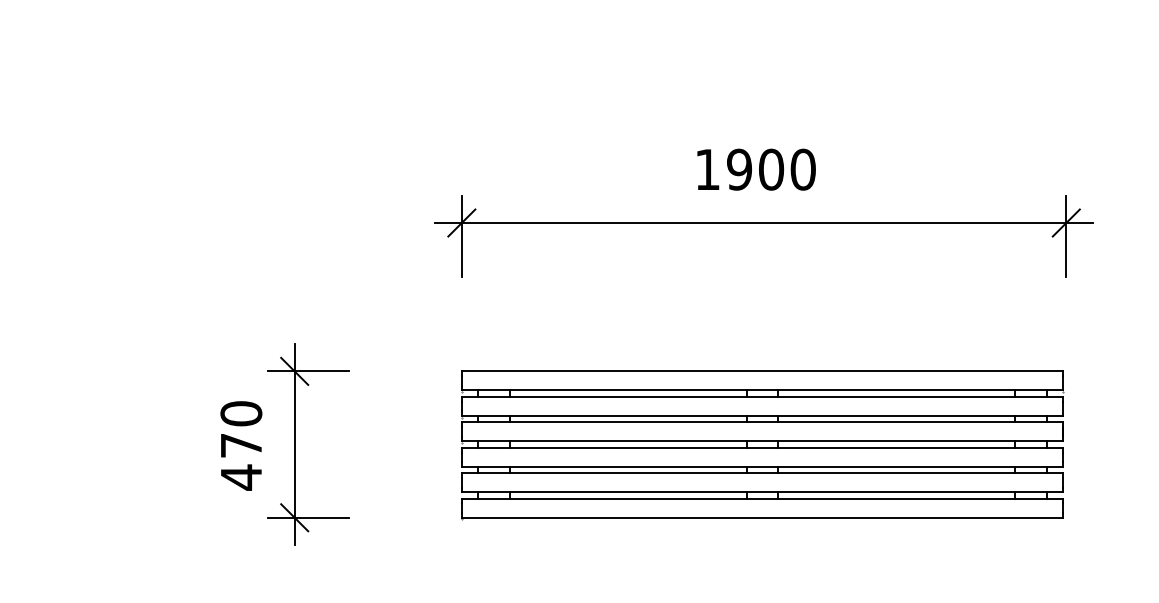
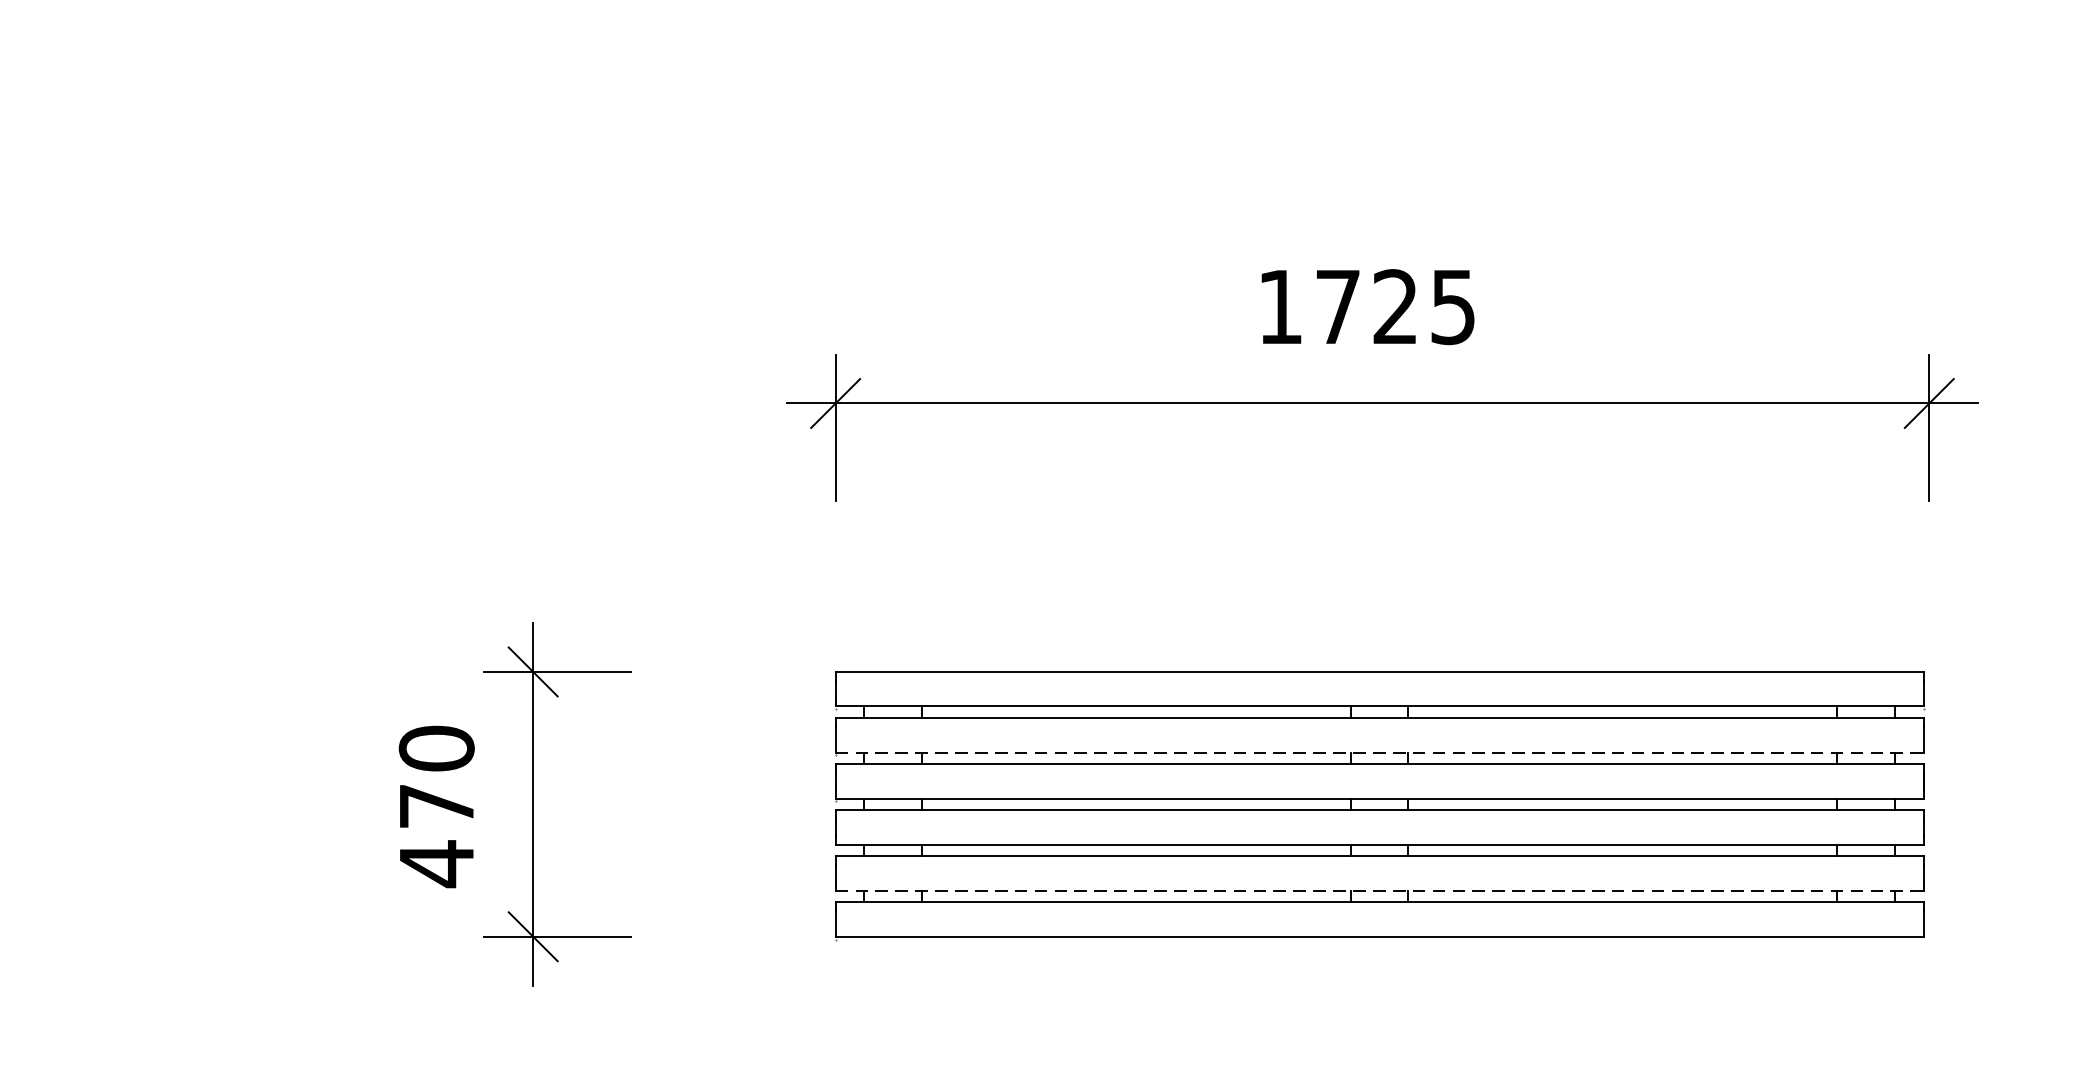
text: (771, 169) -> (1395, 306), 1900 -> 1725
line: (762, 415) -> (1379, 751), solid -> dashed
line: (762, 492) -> (1379, 891), solid -> dashed

